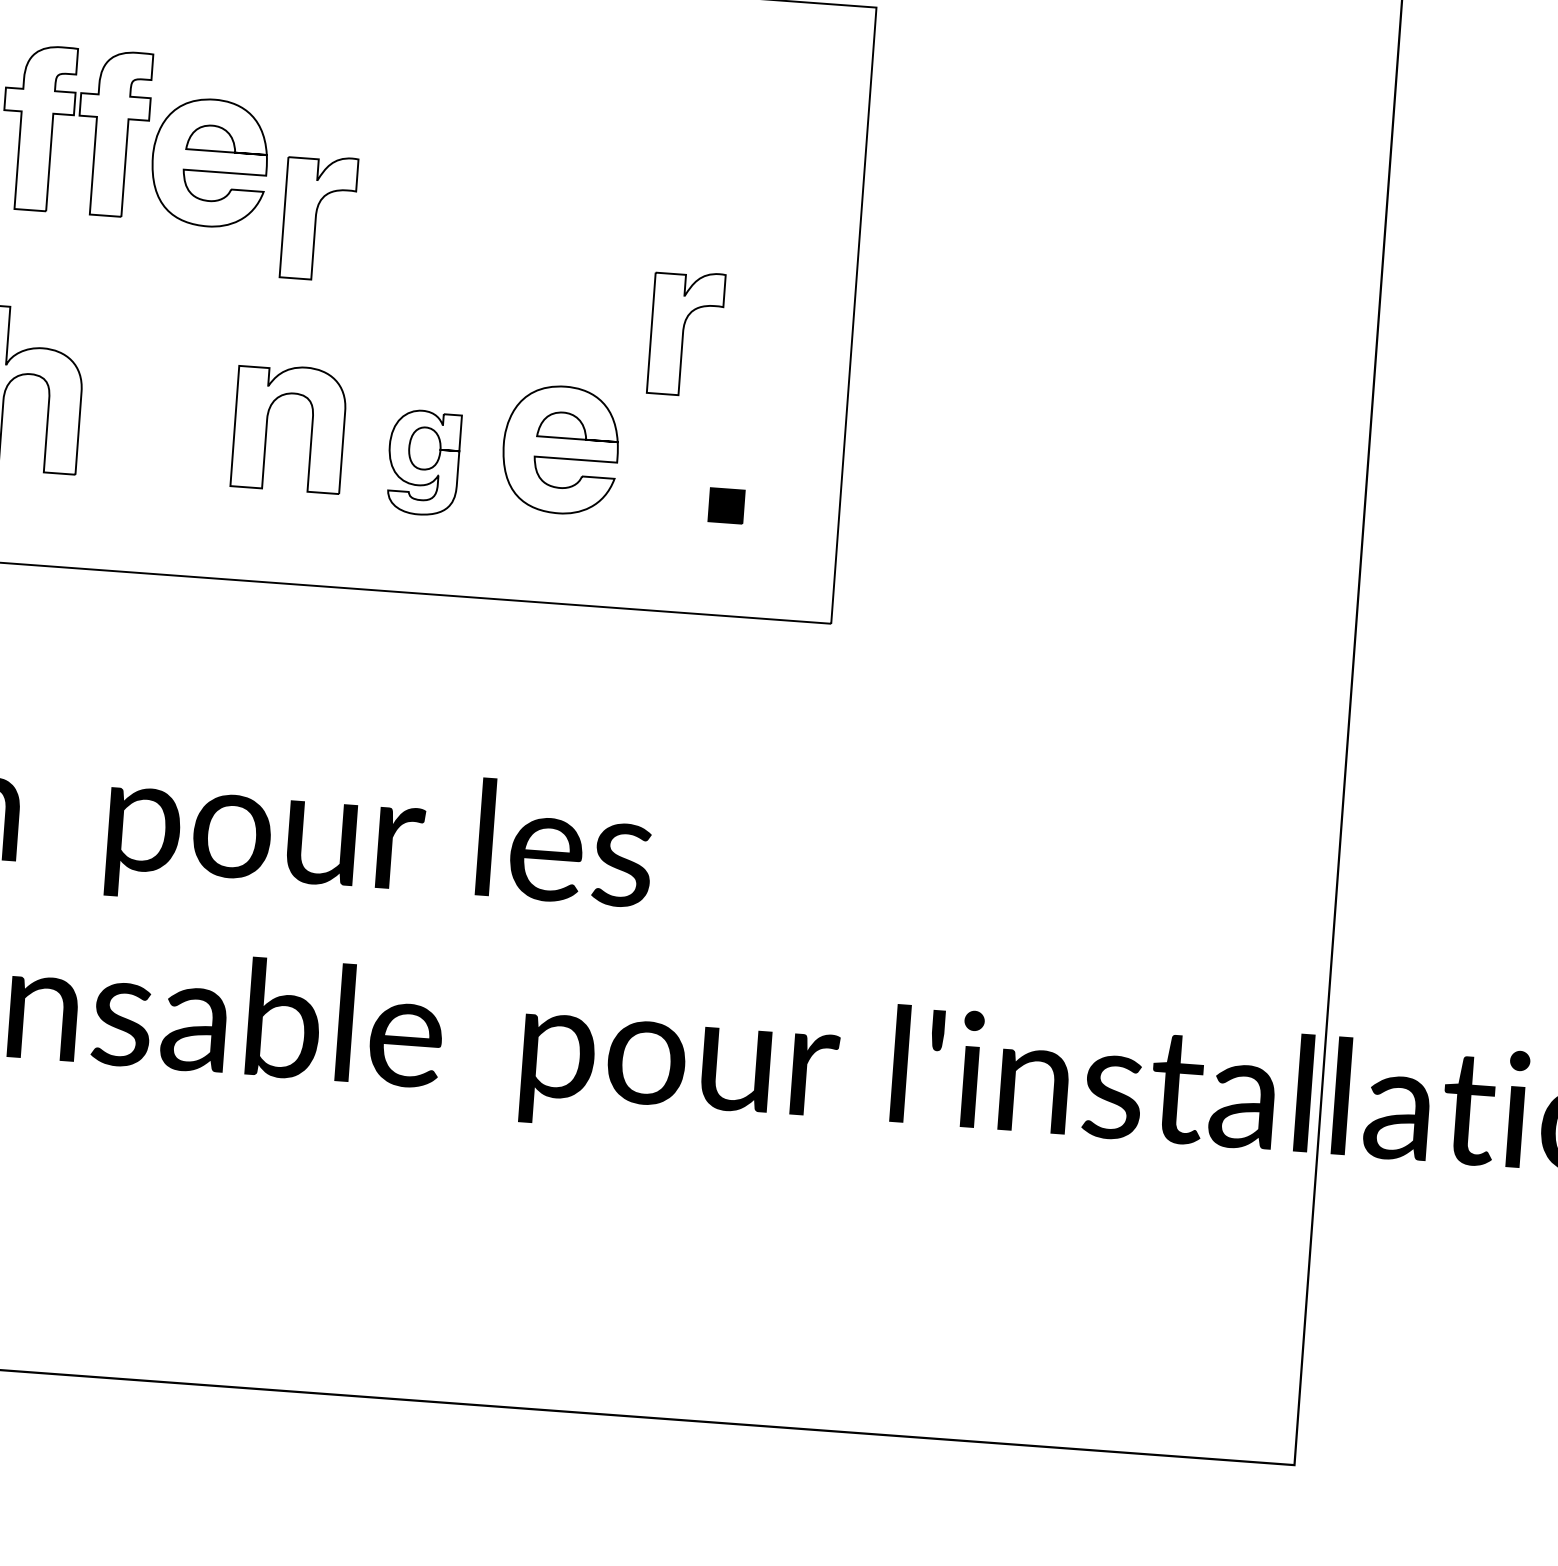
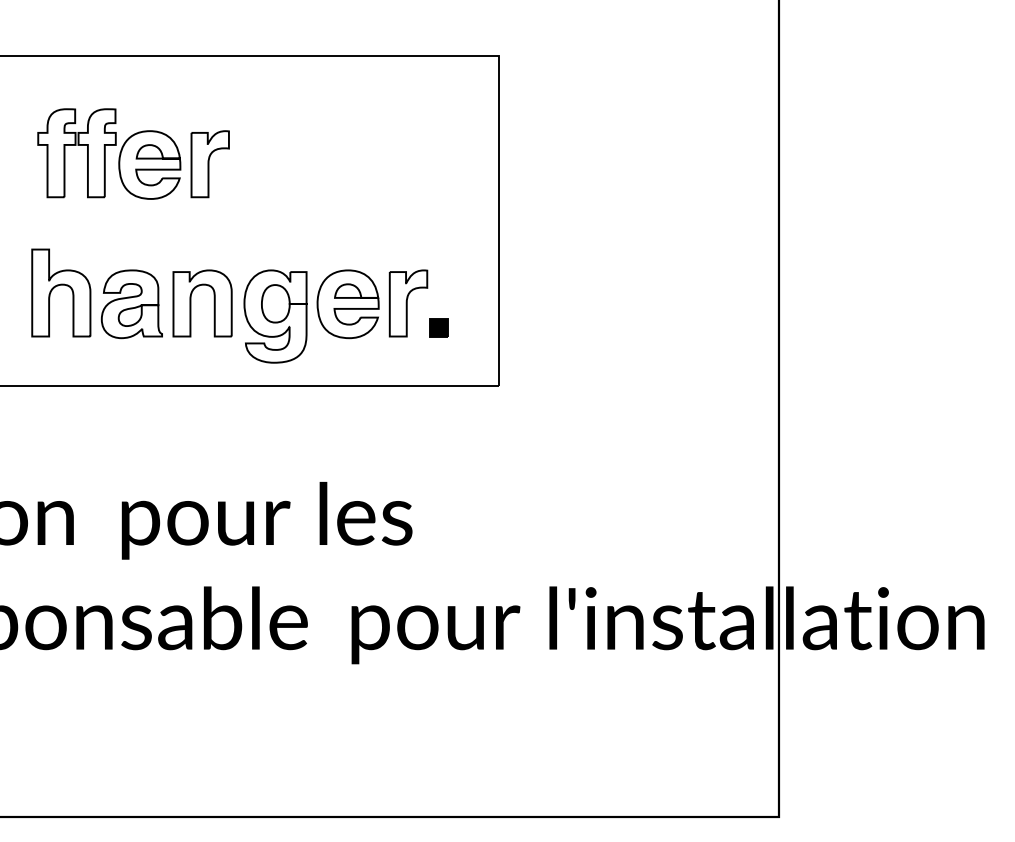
part: (317, 218) -> (209, 164), moved
part: (686, 333) -> (408, 303), moved
part: (156, 420) -> (131, 304), added
part: (423, 462) -> (275, 316), size x1.67

